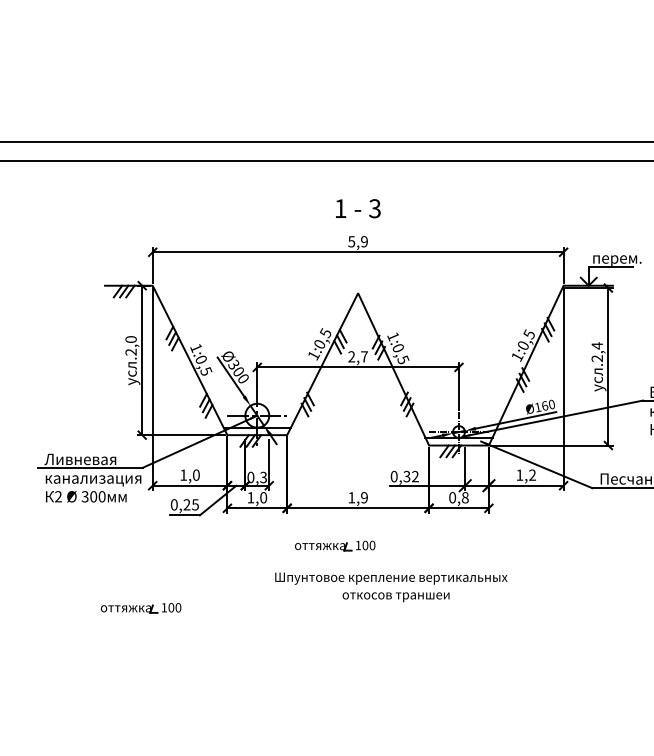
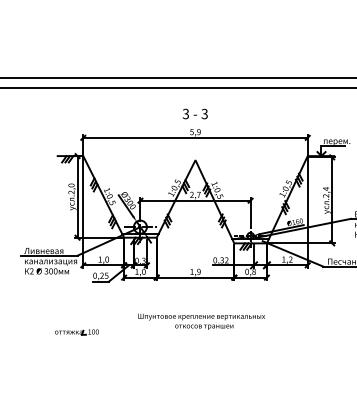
text: (339, 207) -> (185, 113), 1 -> 3
part: (334, 546) -> (182, 298), removed
text: (391, 586) -> (201, 321), moved

